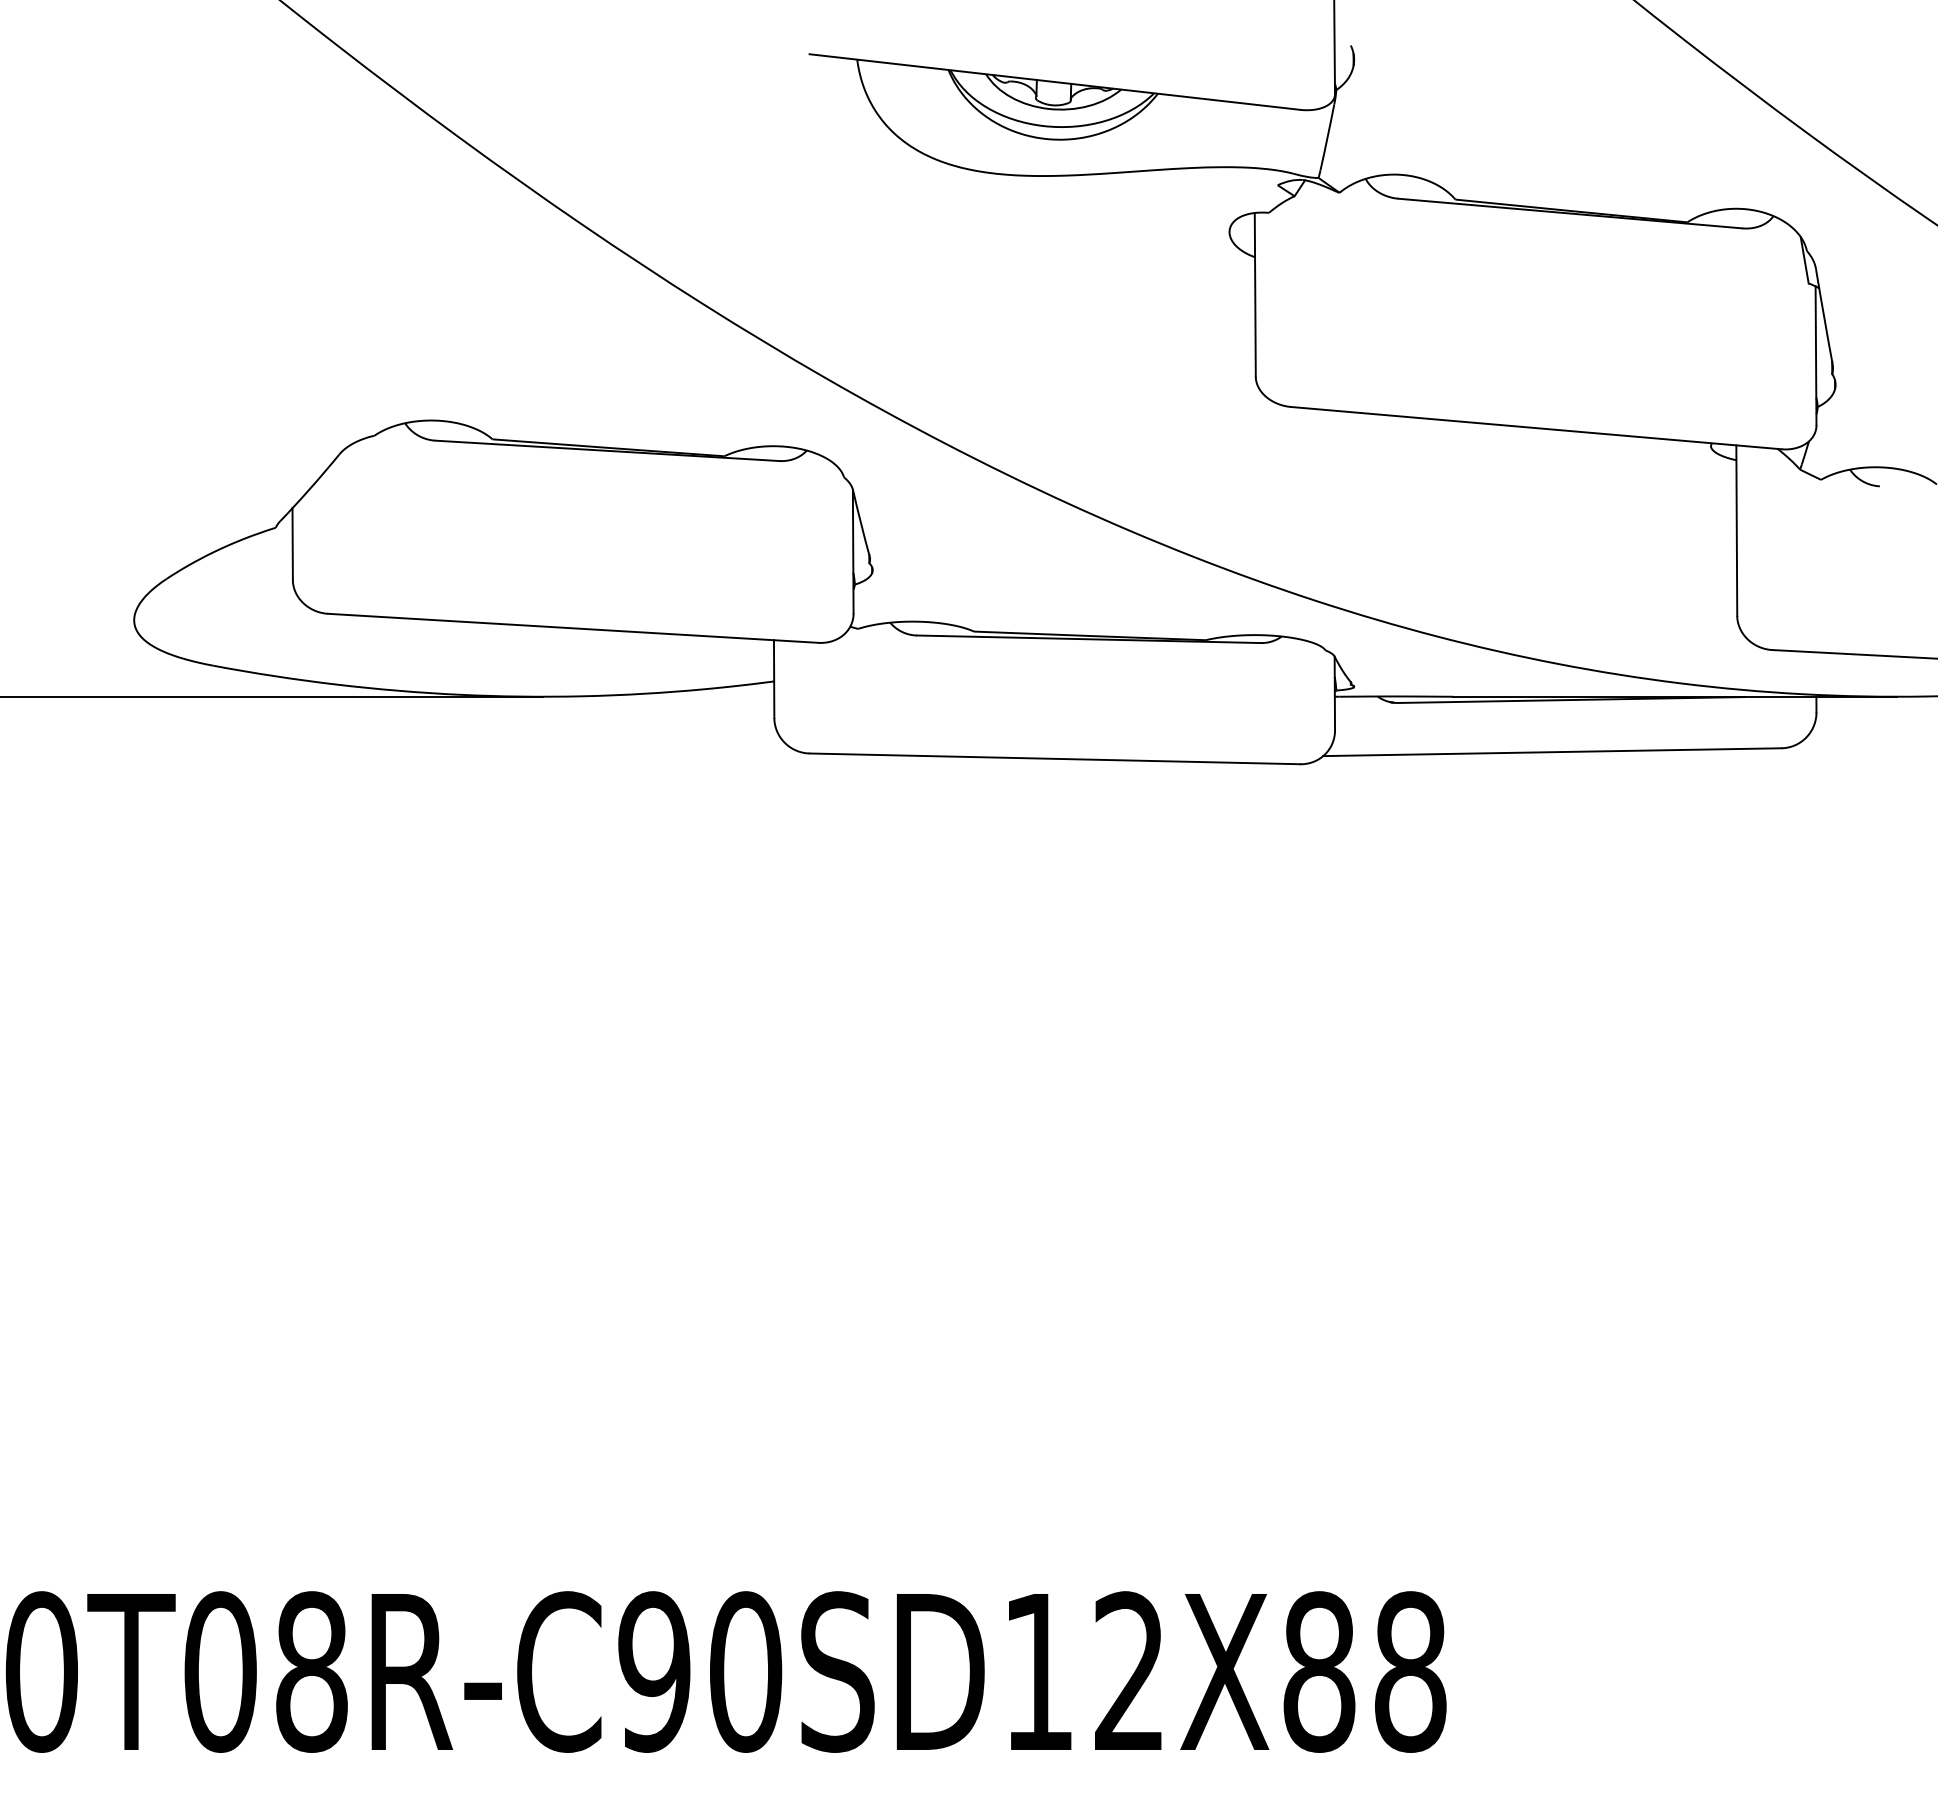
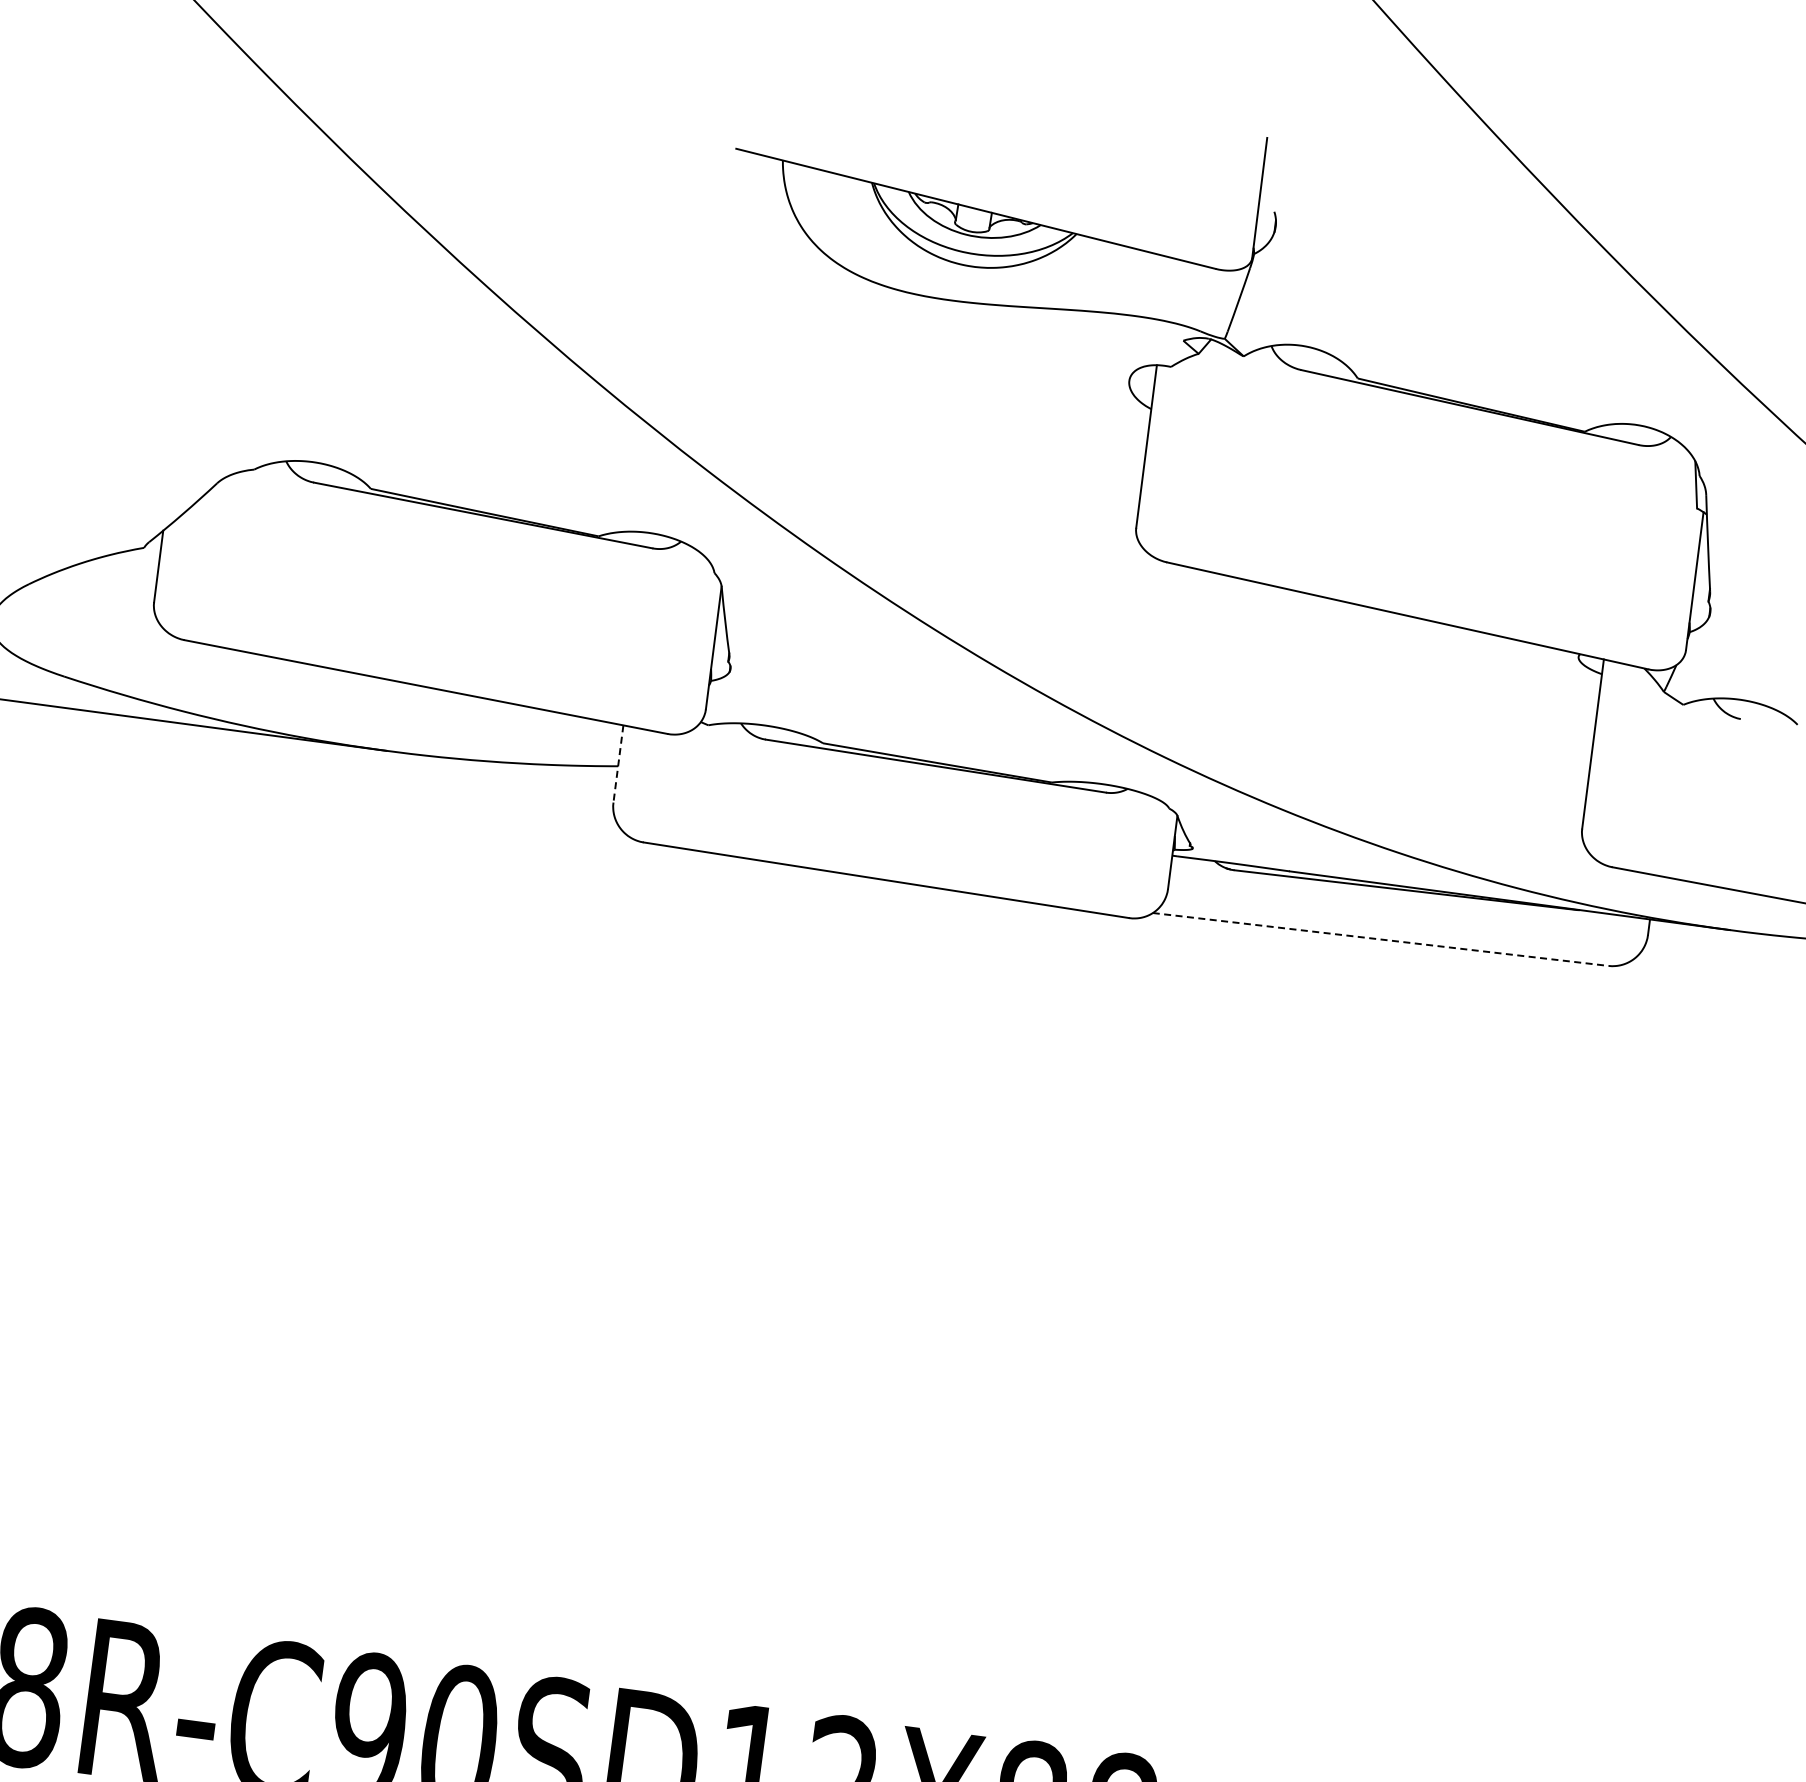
line: (774, 679) -> (618, 764), solid -> dashed
line: (1552, 752) -> (1380, 939), solid -> dashed

